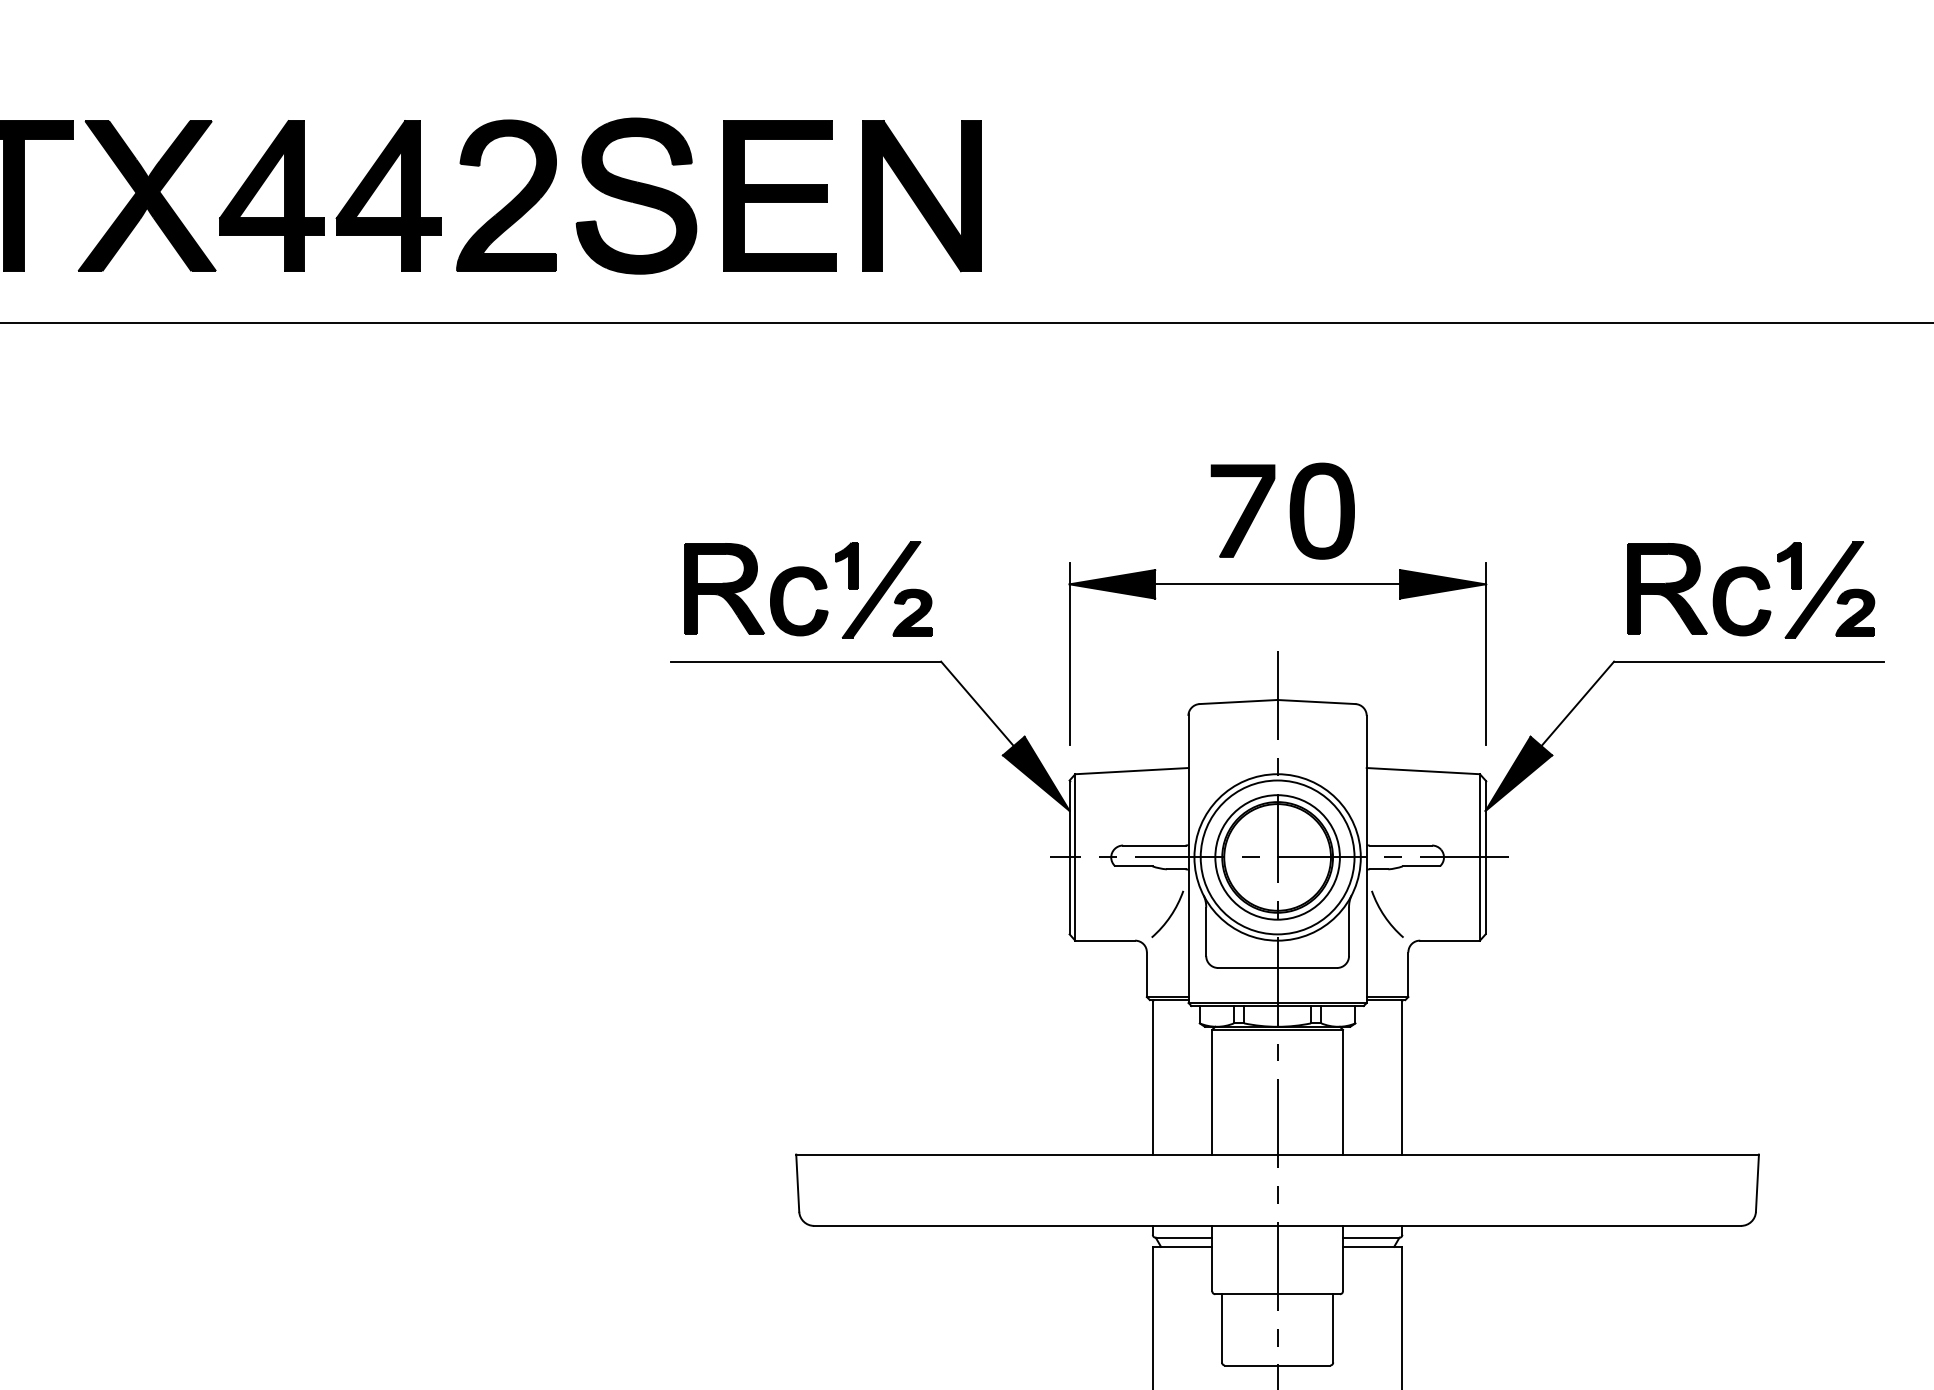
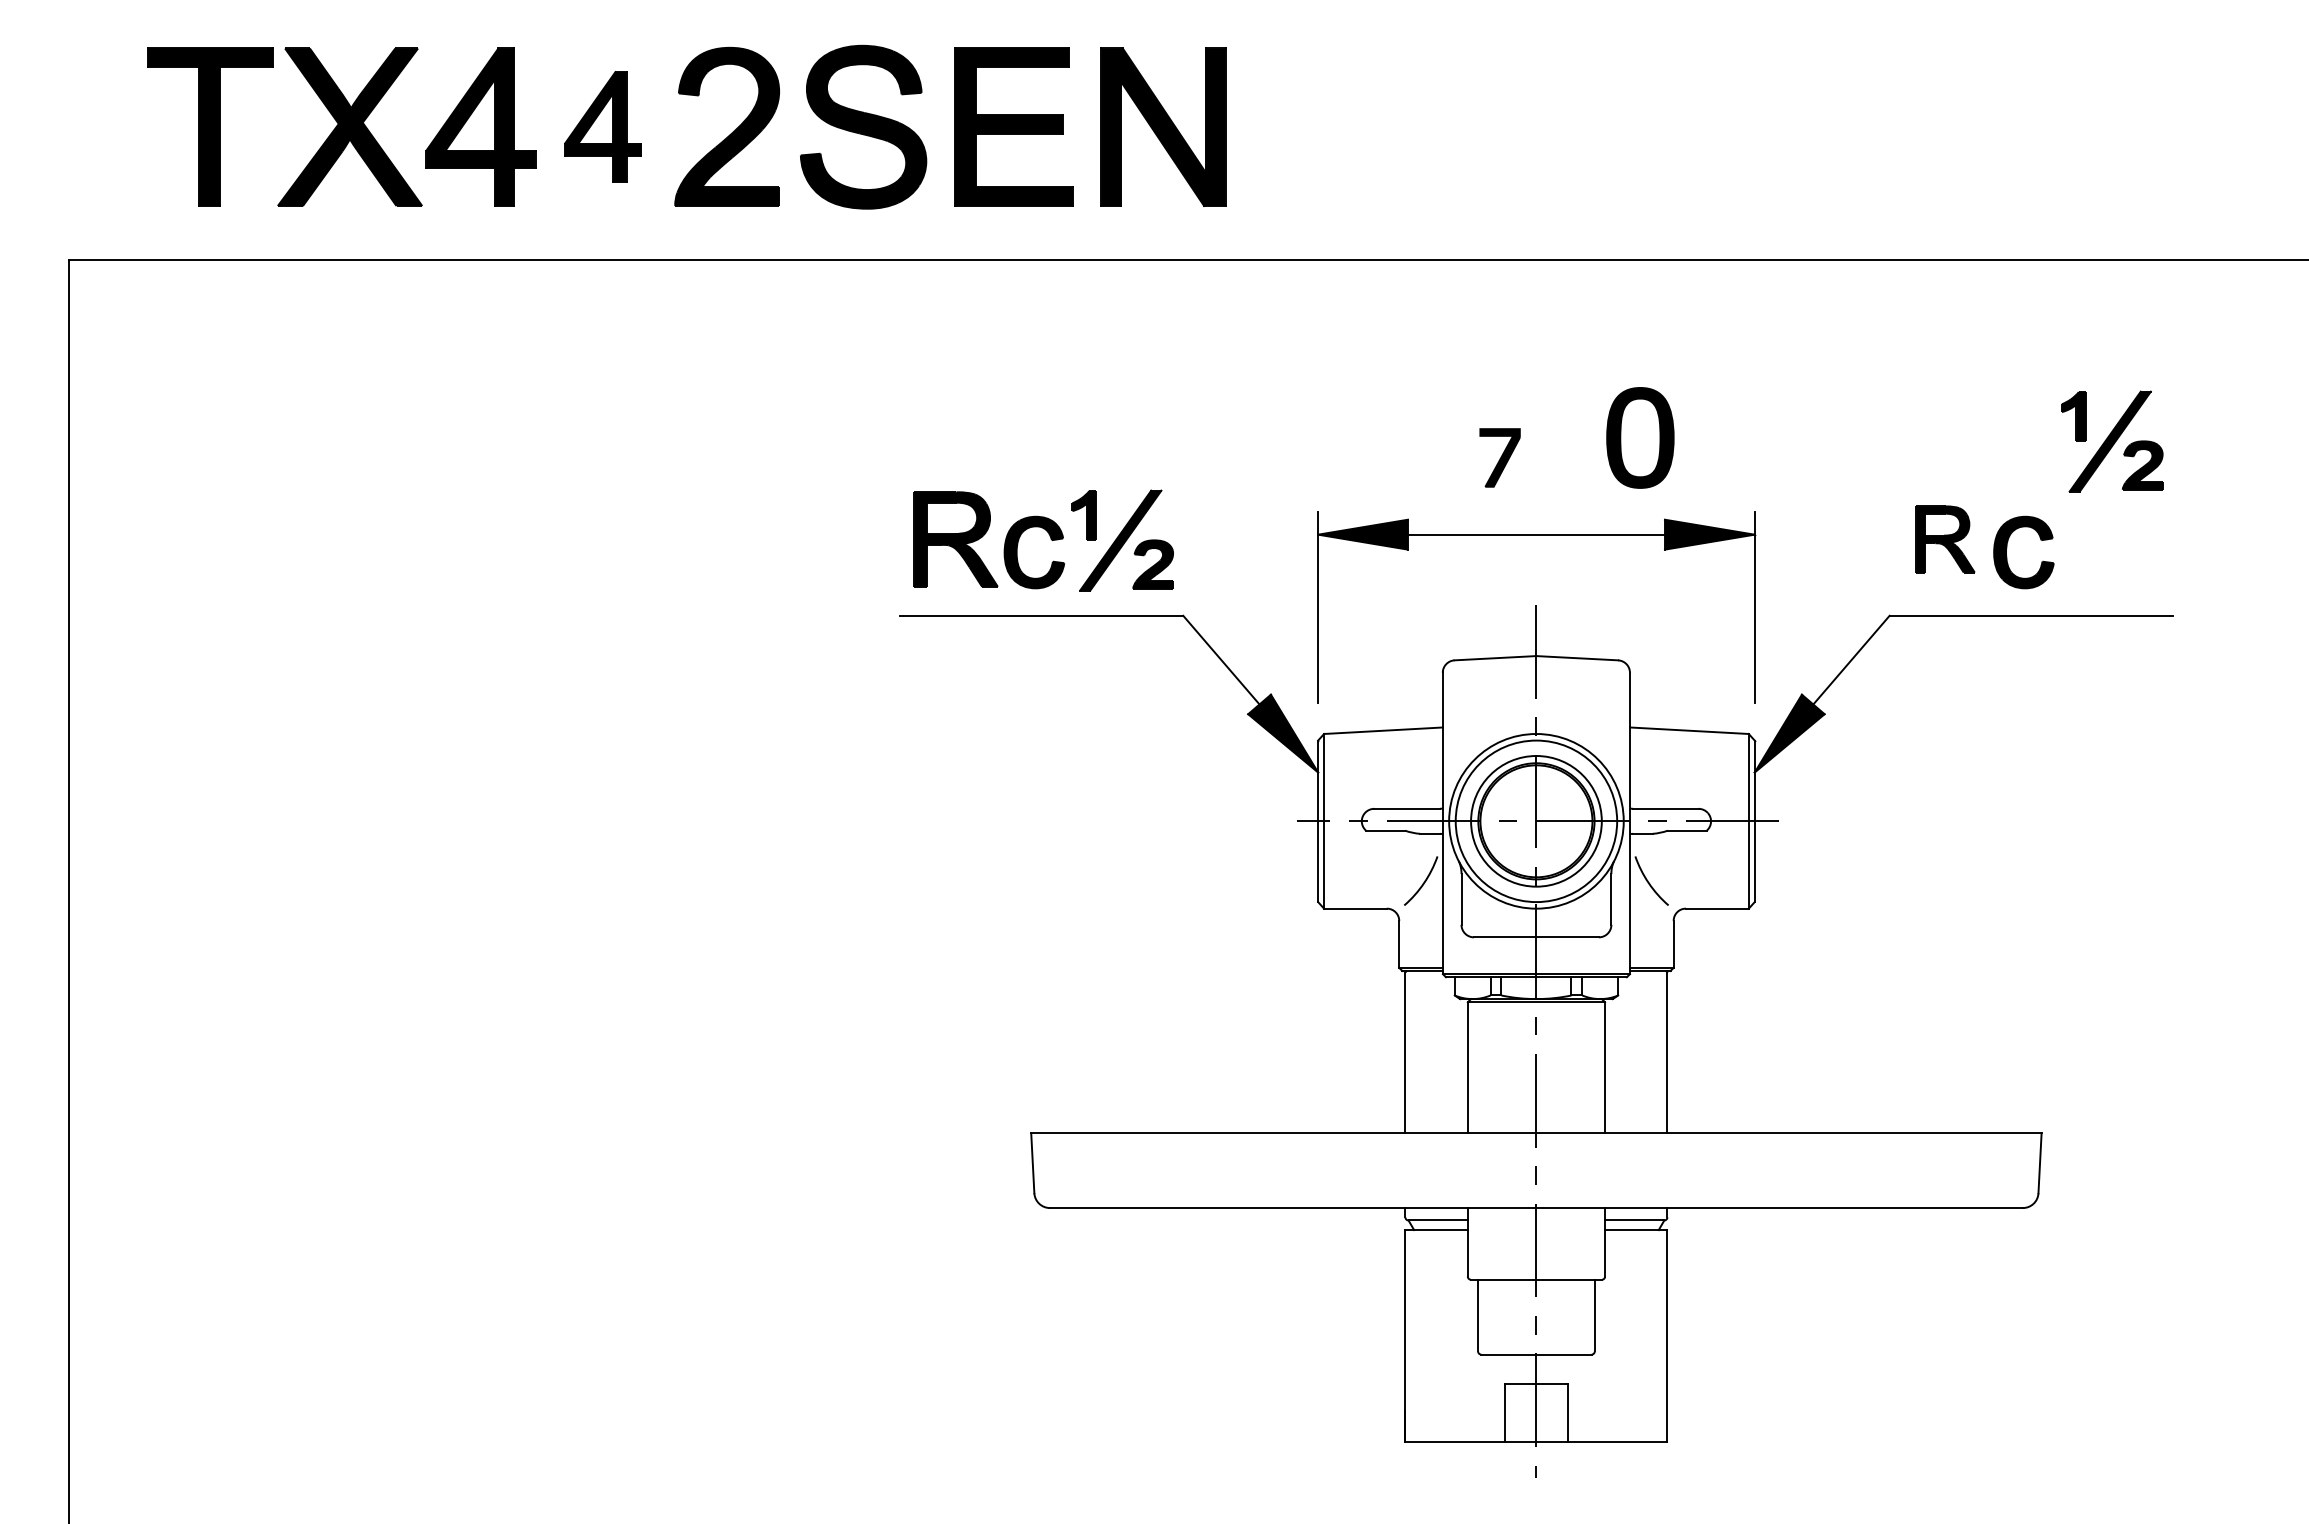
part: (387, 195) -> (602, 126), size x0.7
part: (1242, 510) -> (1499, 457), size x0.6
part: (1322, 510) -> (1640, 437), moved
part: (1667, 588) -> (1945, 539), size x0.7
part: (1826, 589) -> (2112, 441), moved

